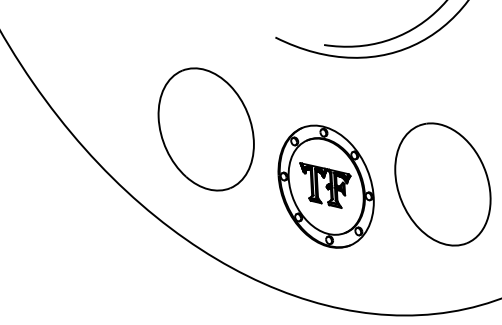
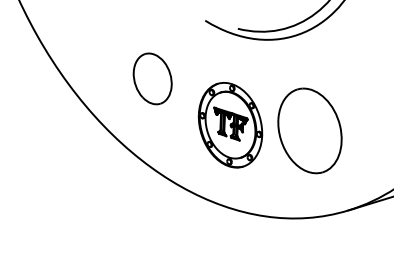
part: (206, 128) -> (152, 78), size x0.6

